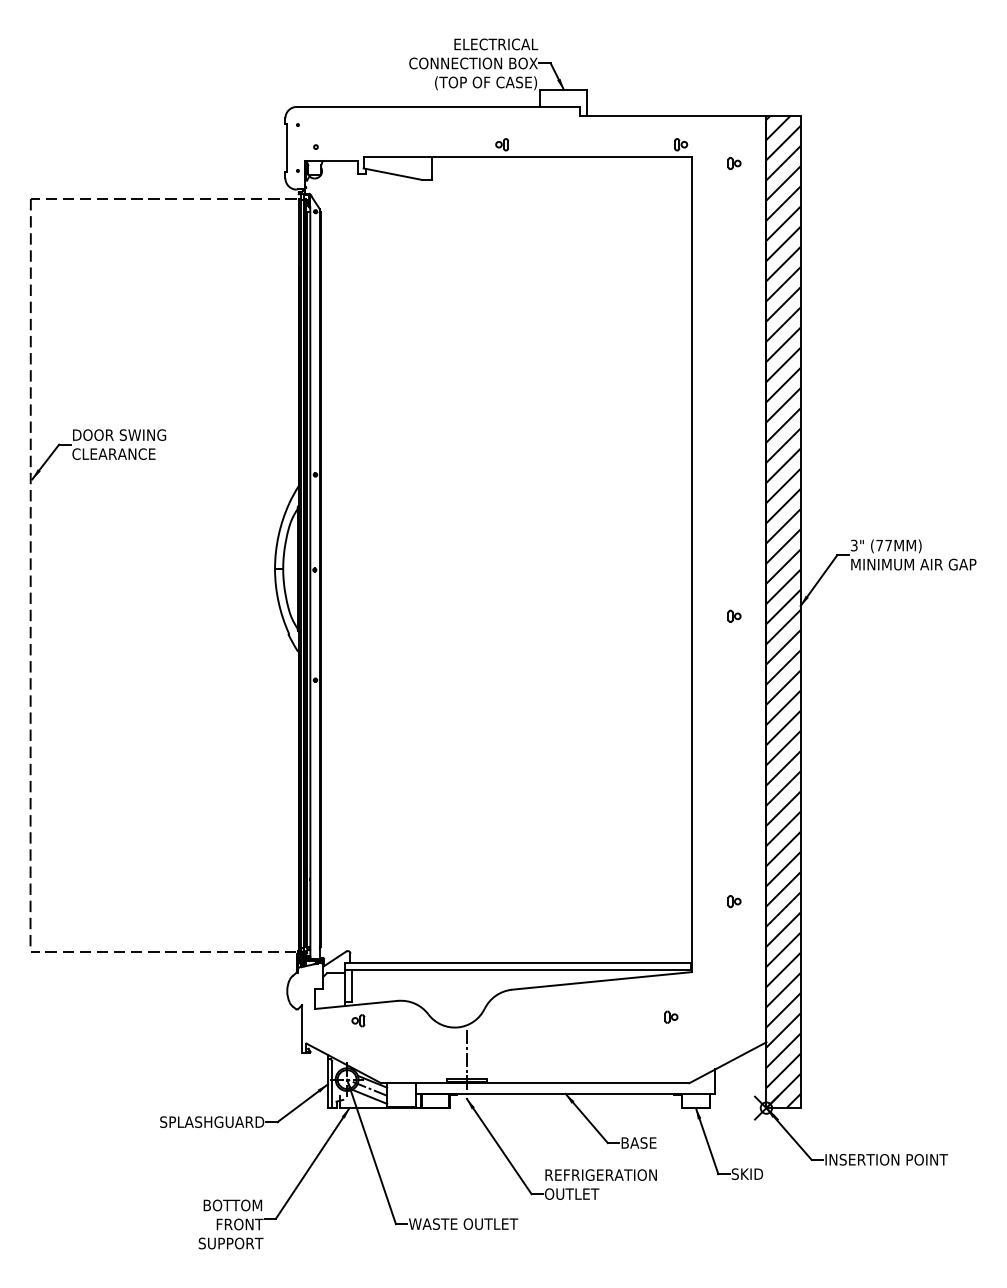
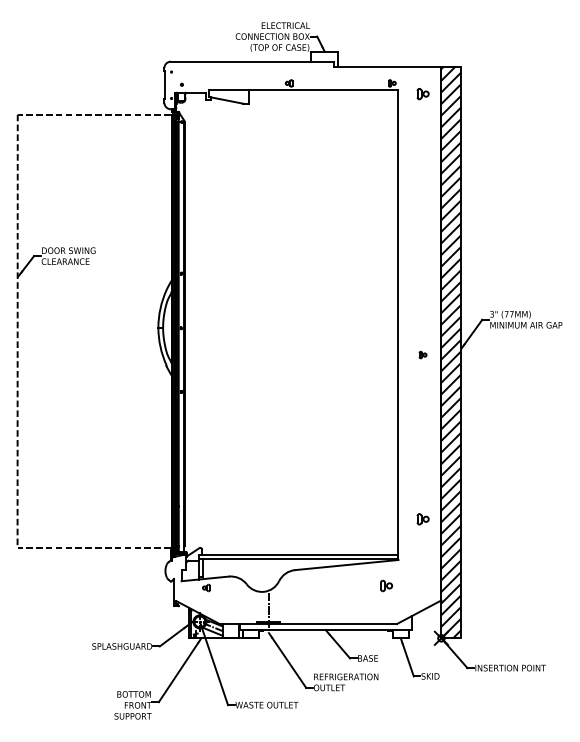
part: (733, 163) -> (422, 94), size x1.6
part: (733, 901) -> (422, 519), size x1.6
part: (671, 1016) -> (386, 585), size x1.6

